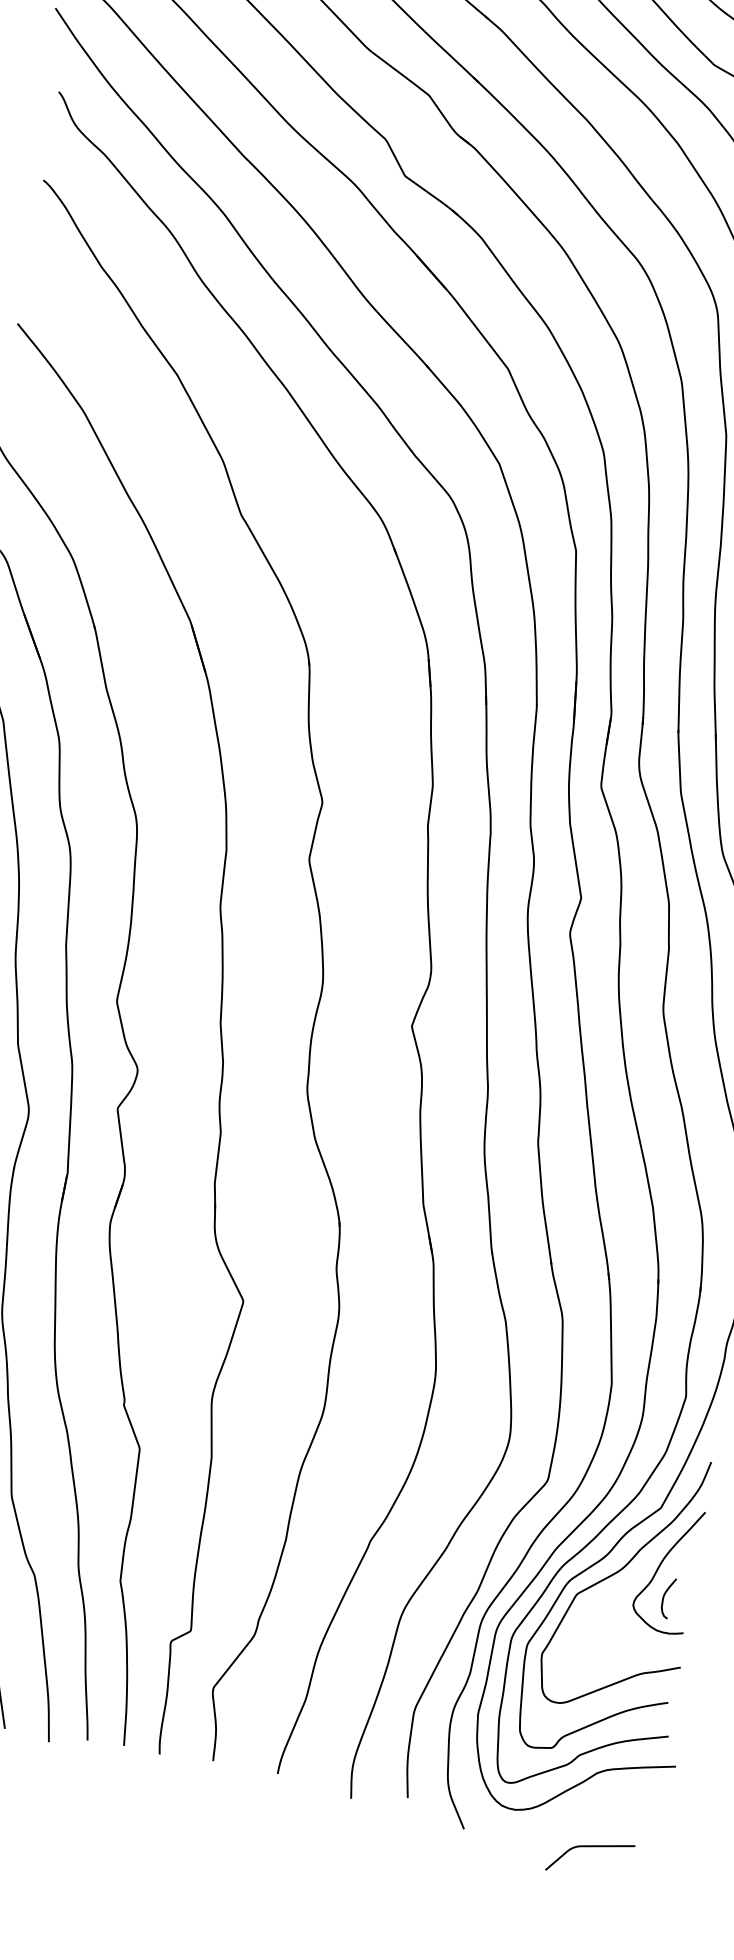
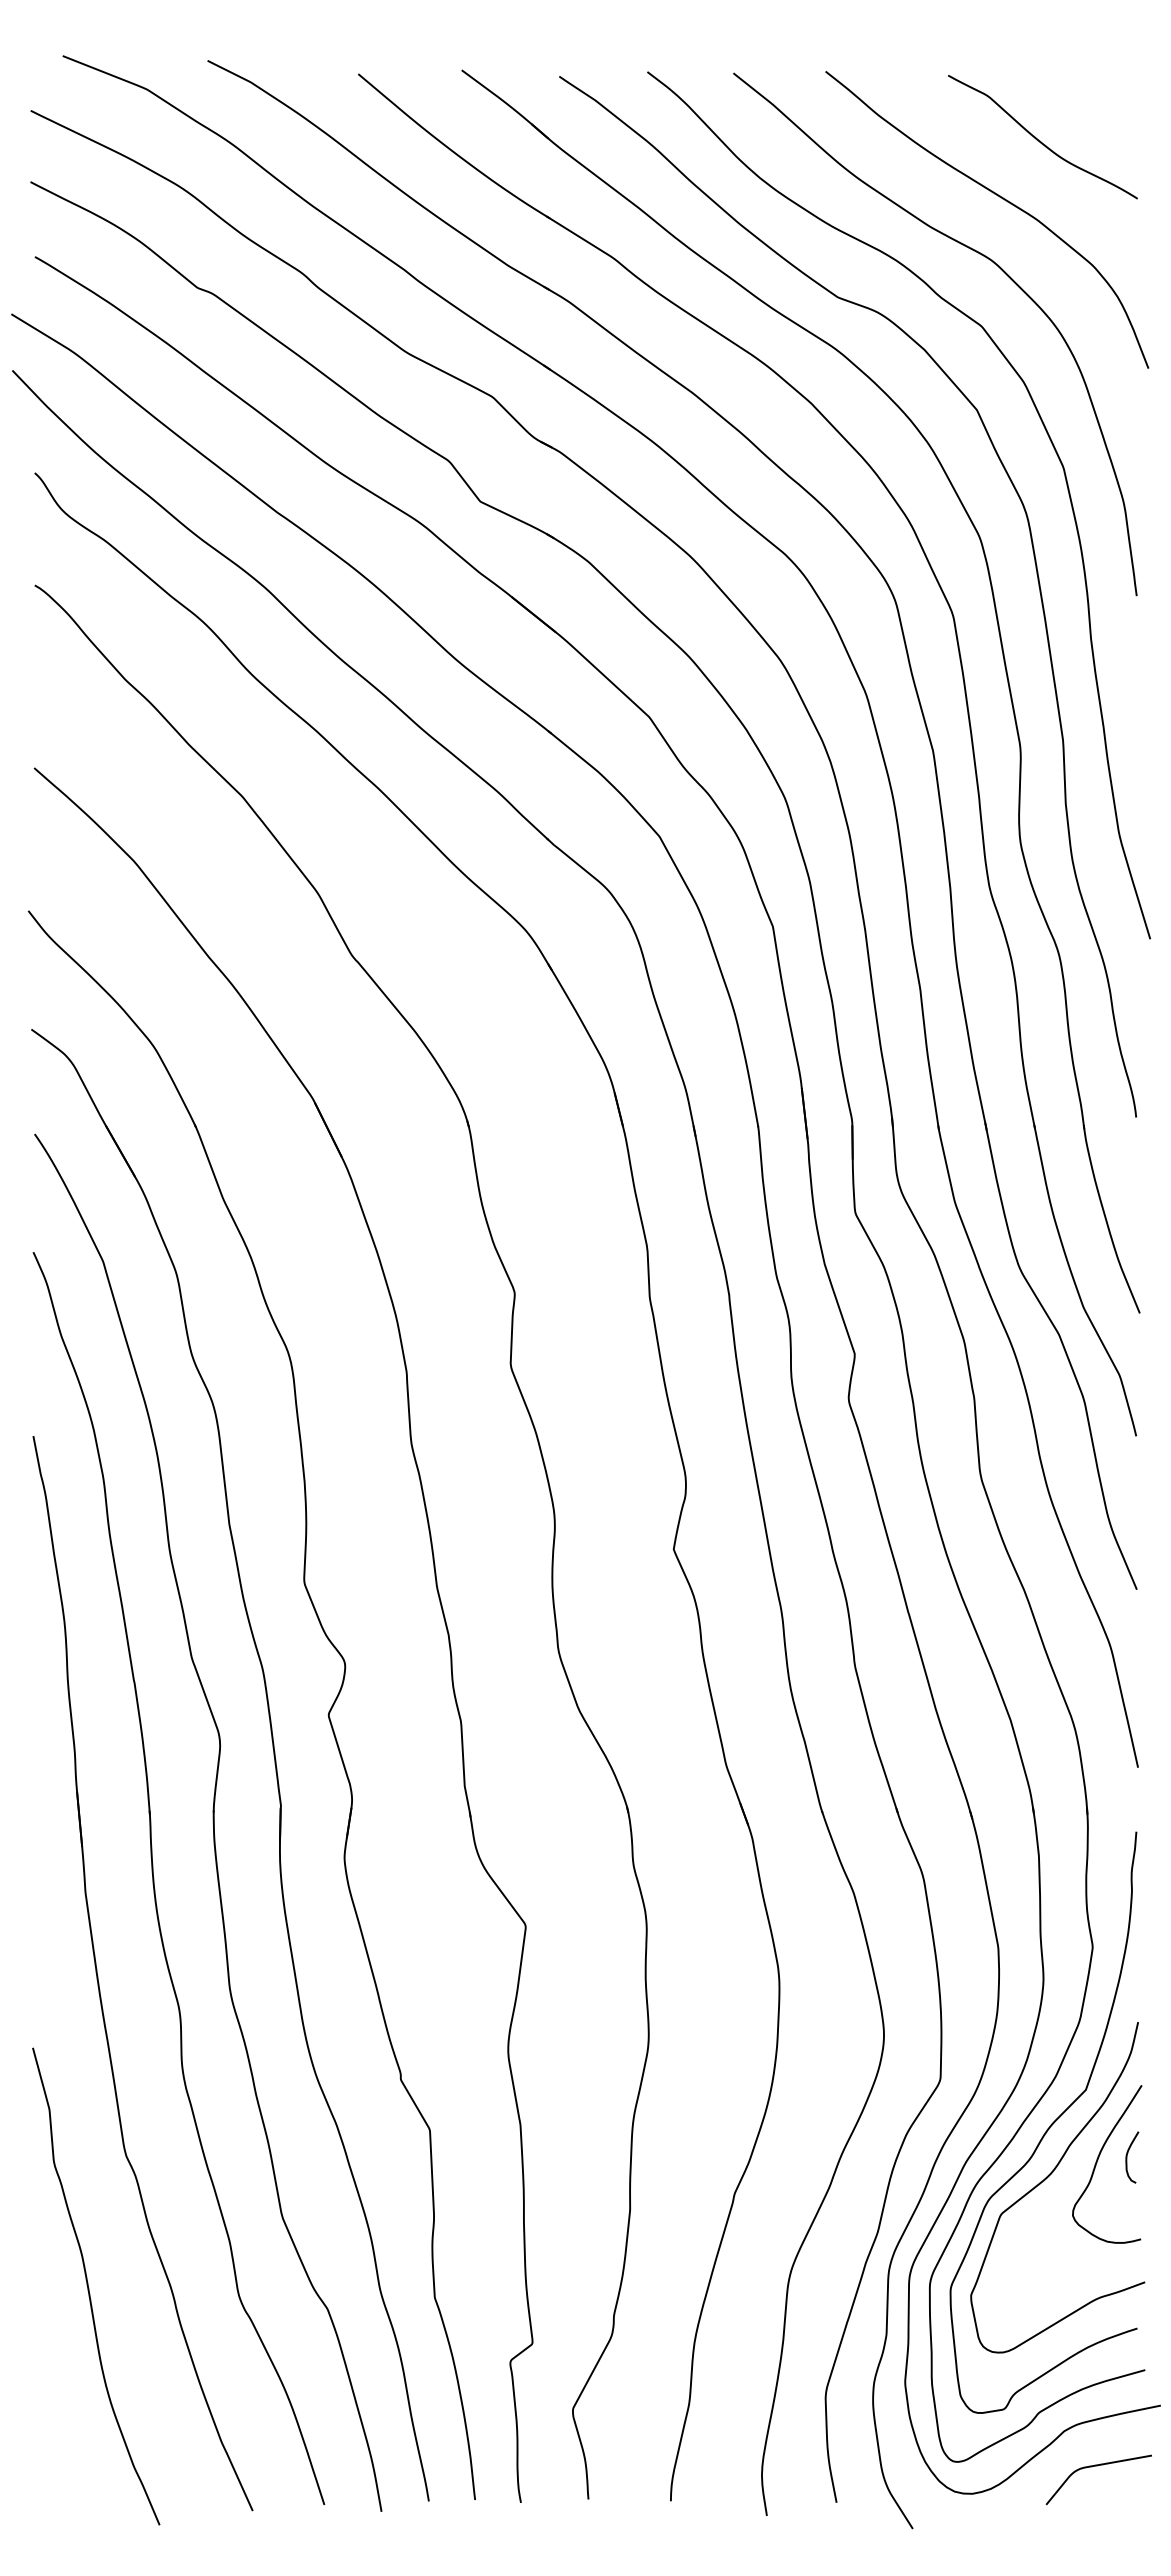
curve: (664, 1597) -> (1127, 2157), moved
curve: (591, 1847) -> (1097, 2466), moved

